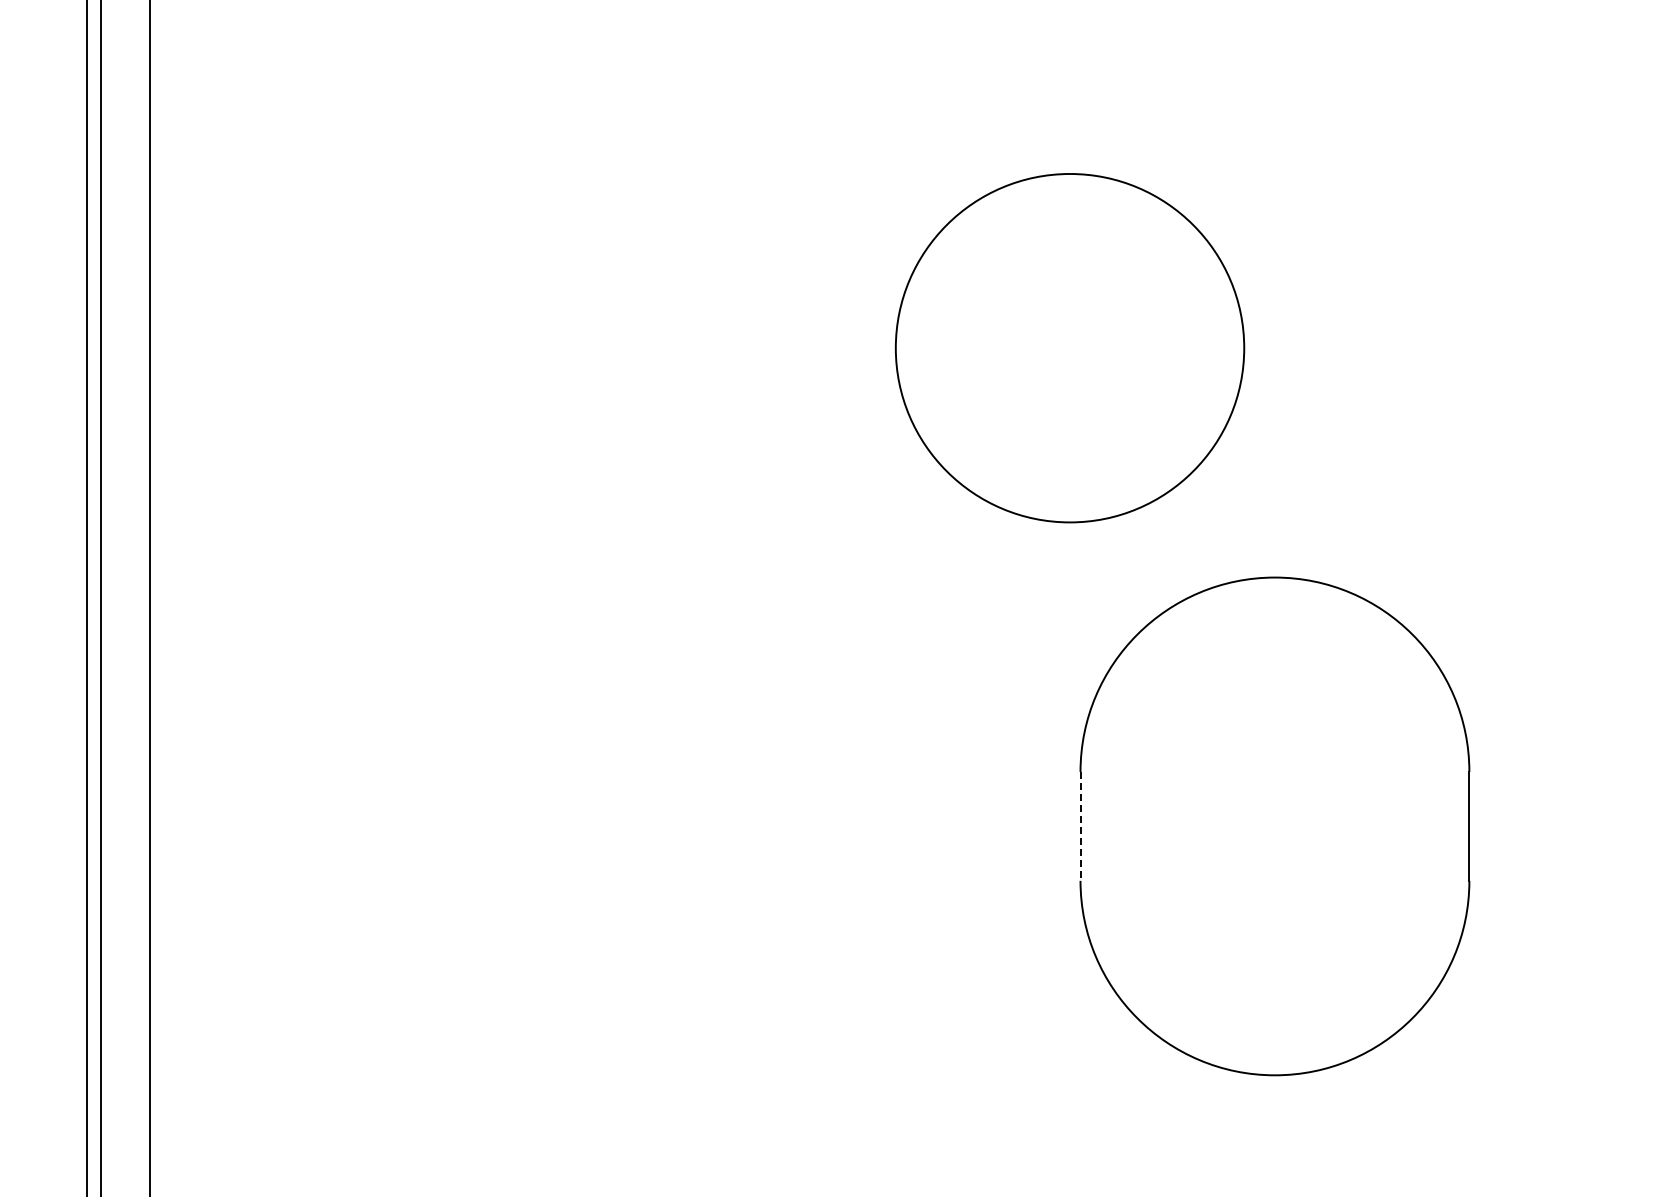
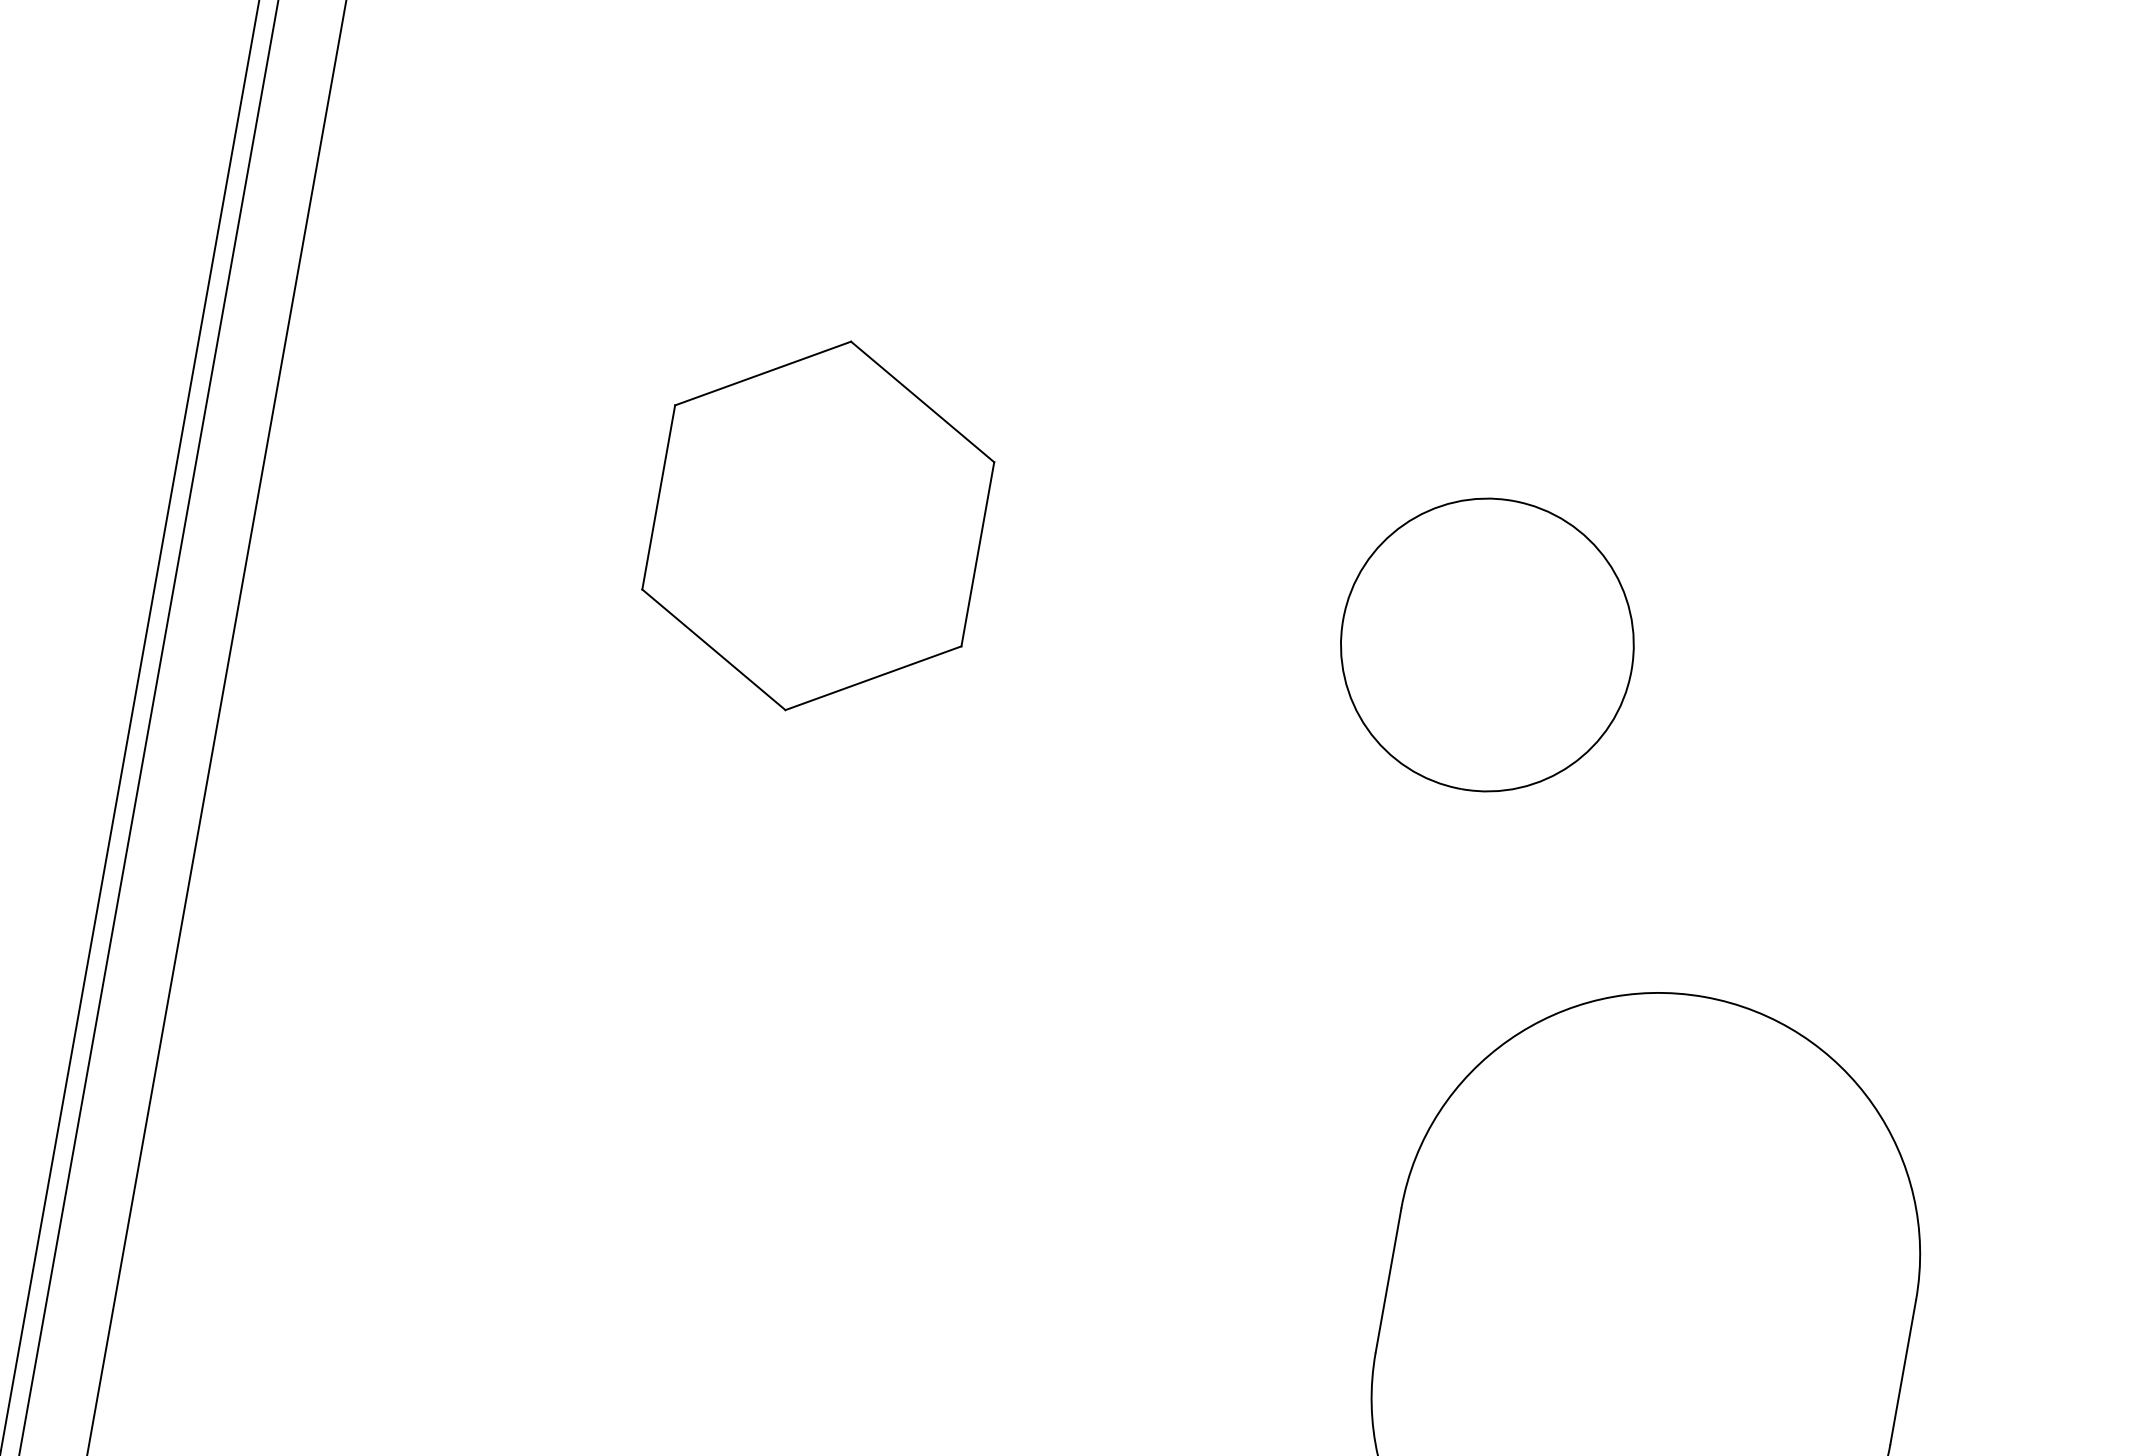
part: (564, 347) -> (818, 525), added
part: (1069, 347) -> (1486, 644), size x0.62
line: (1080, 826) -> (1388, 1280), dashed -> solid

